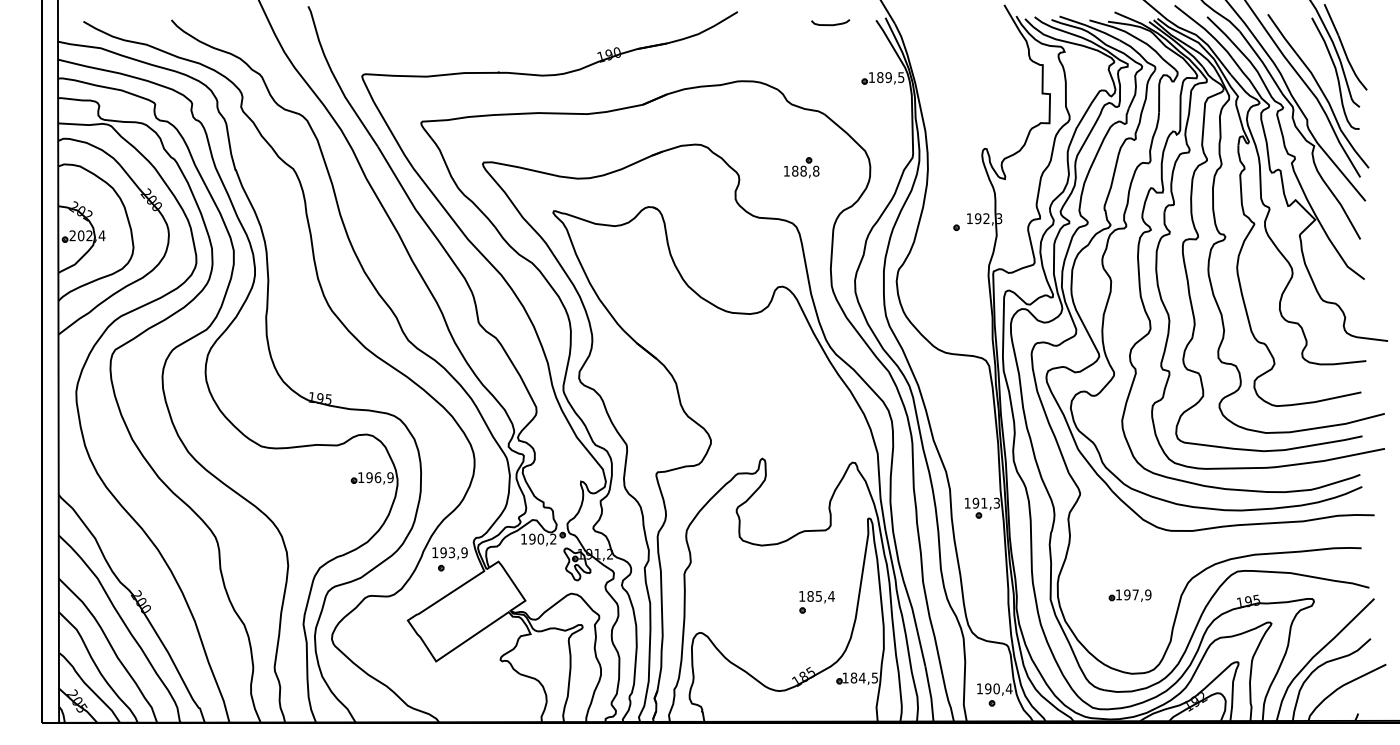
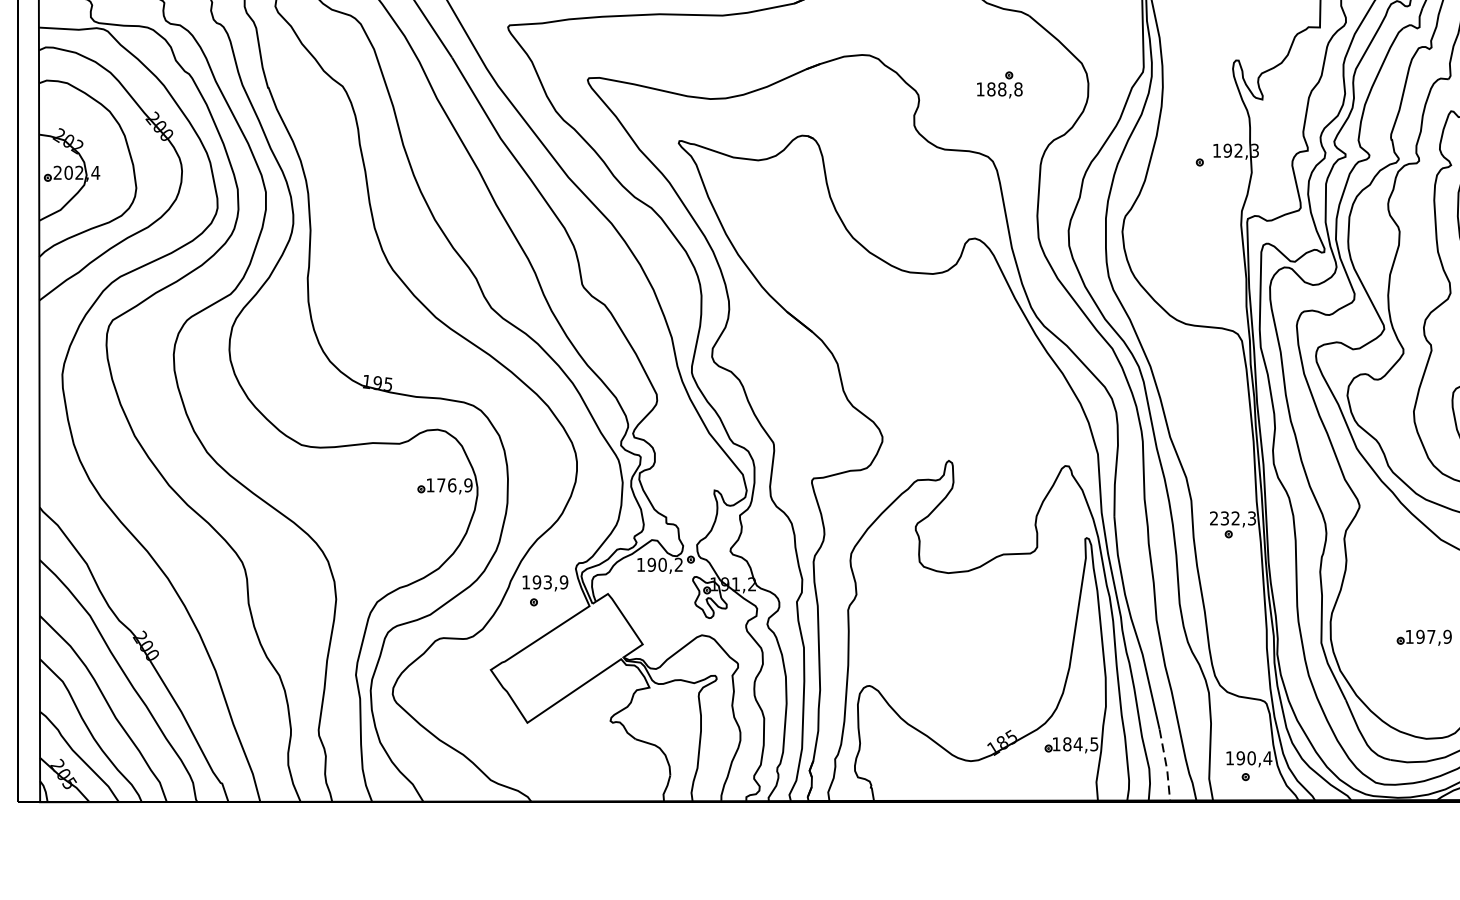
text: (369, 477) -> (441, 485), 196,9 -> 176,9
text: (975, 502) -> (1224, 517), 191,3 -> 232,3
part: (816, 602) -> (1018, 646), removed
line: (930, 695) -> (1166, 766), solid -> dashed

